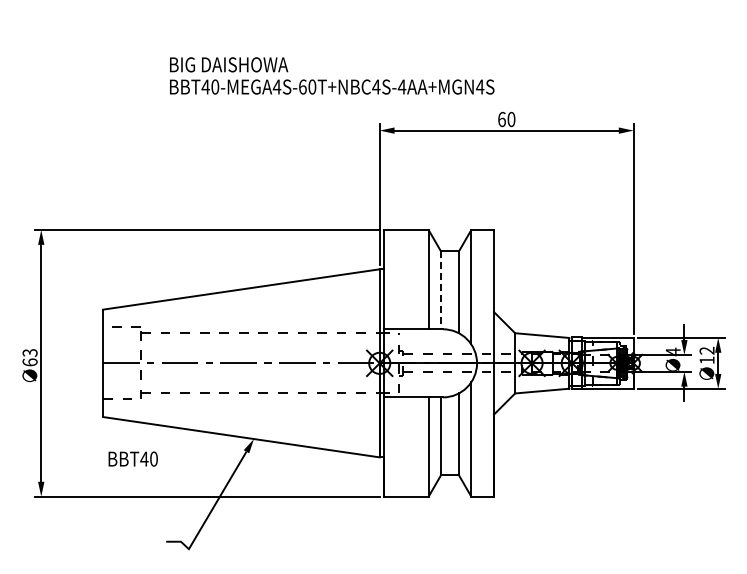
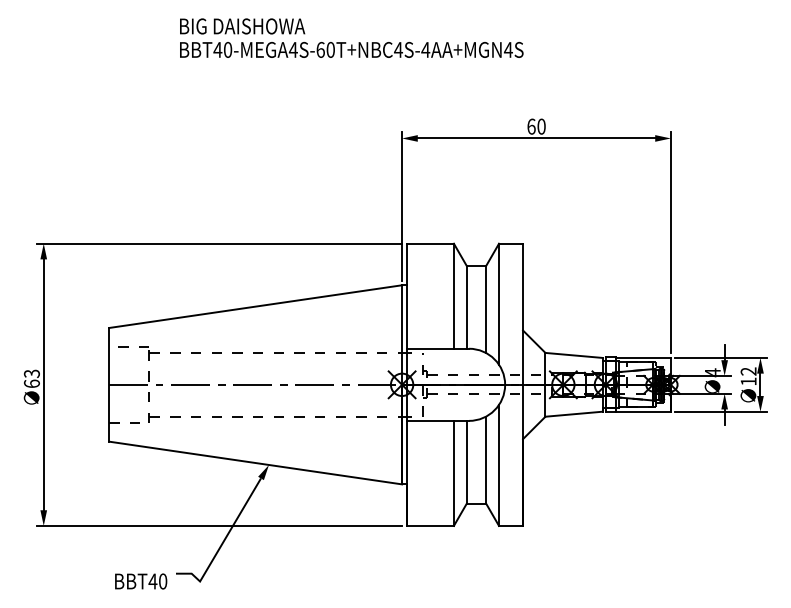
text: (332, 75) -> (352, 37), moved
line: (440, 290) -> (466, 307), dashed -> solid
text: (132, 458) -> (140, 580), moved

